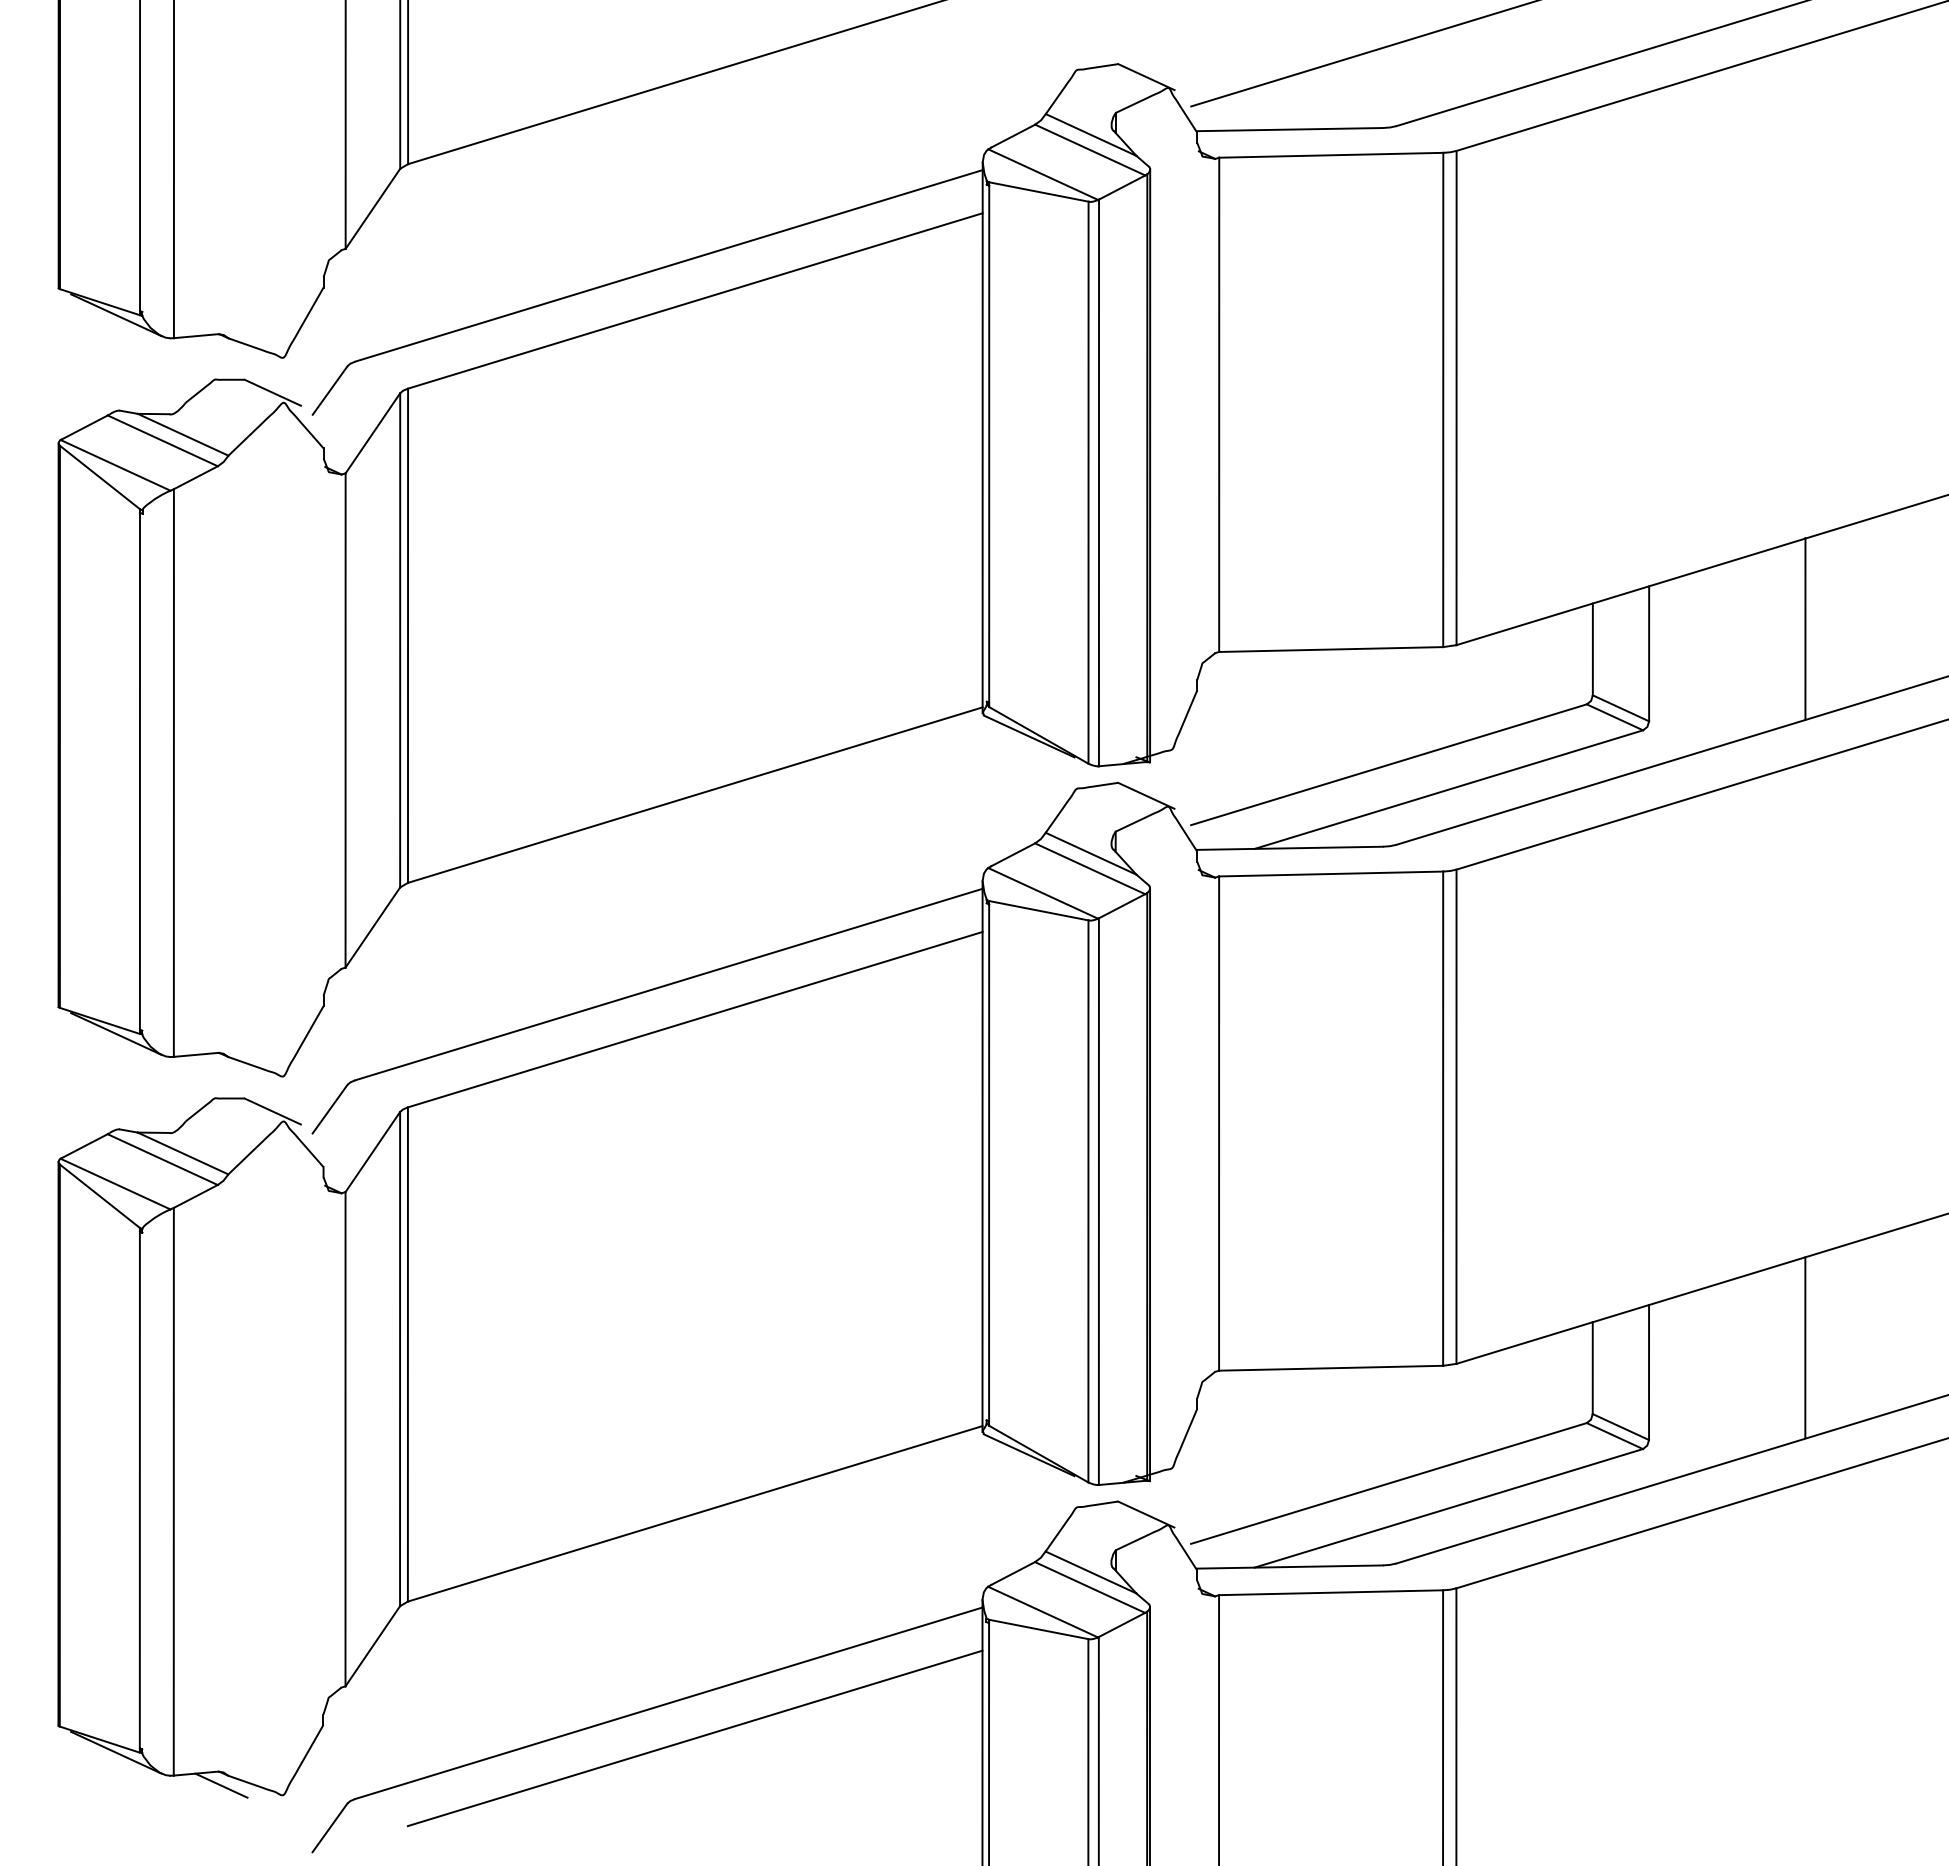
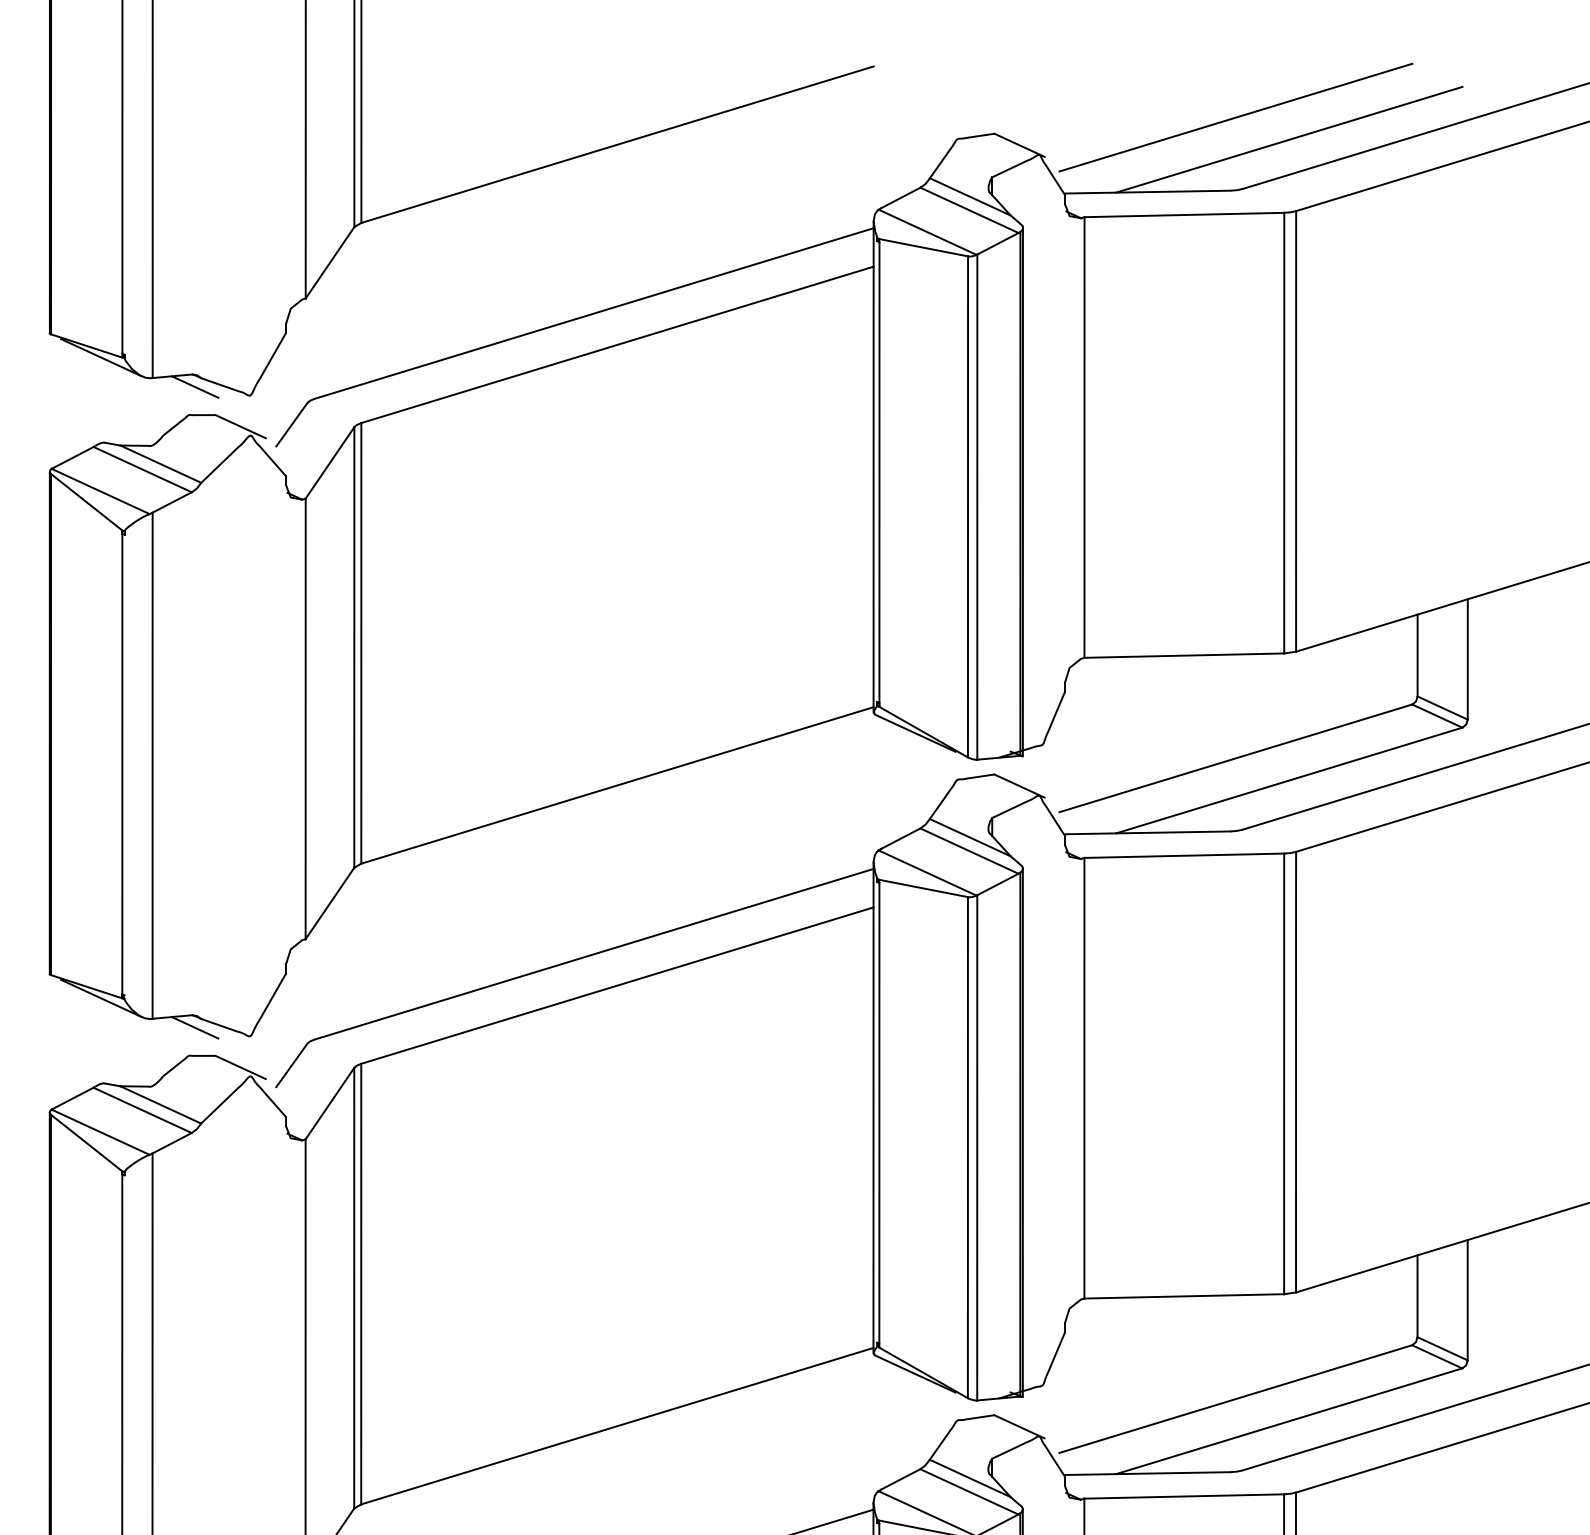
line: (1448, 70) -> (1288, 139), added
line: (221, 348) -> (195, 387), added
line: (221, 1066) -> (195, 1027), added

